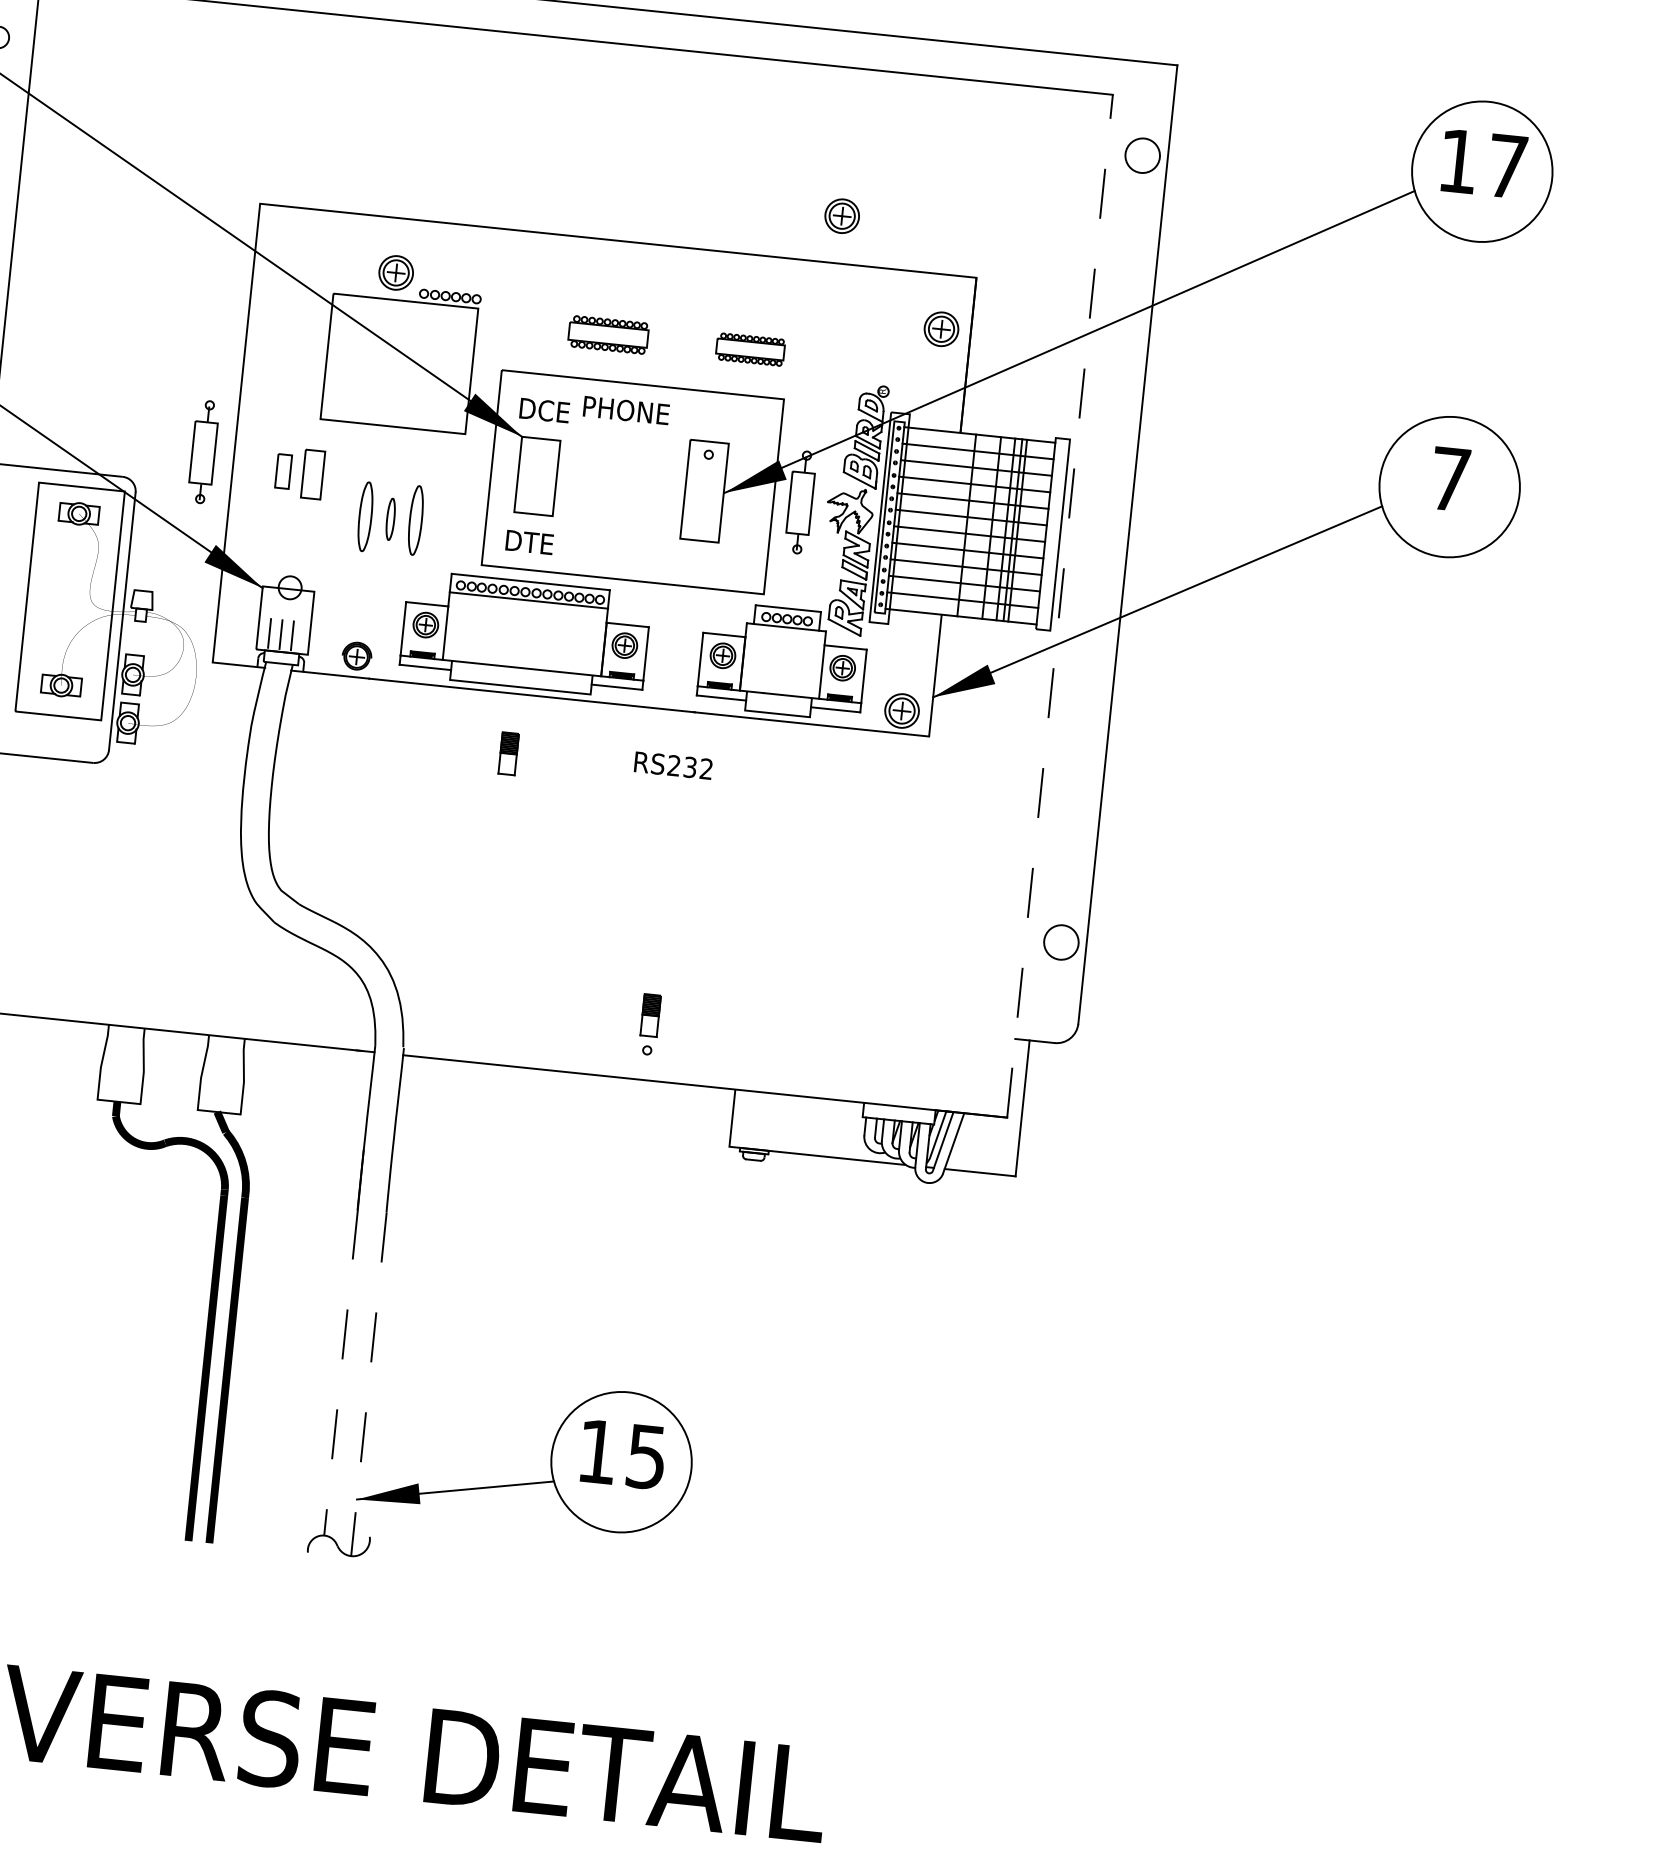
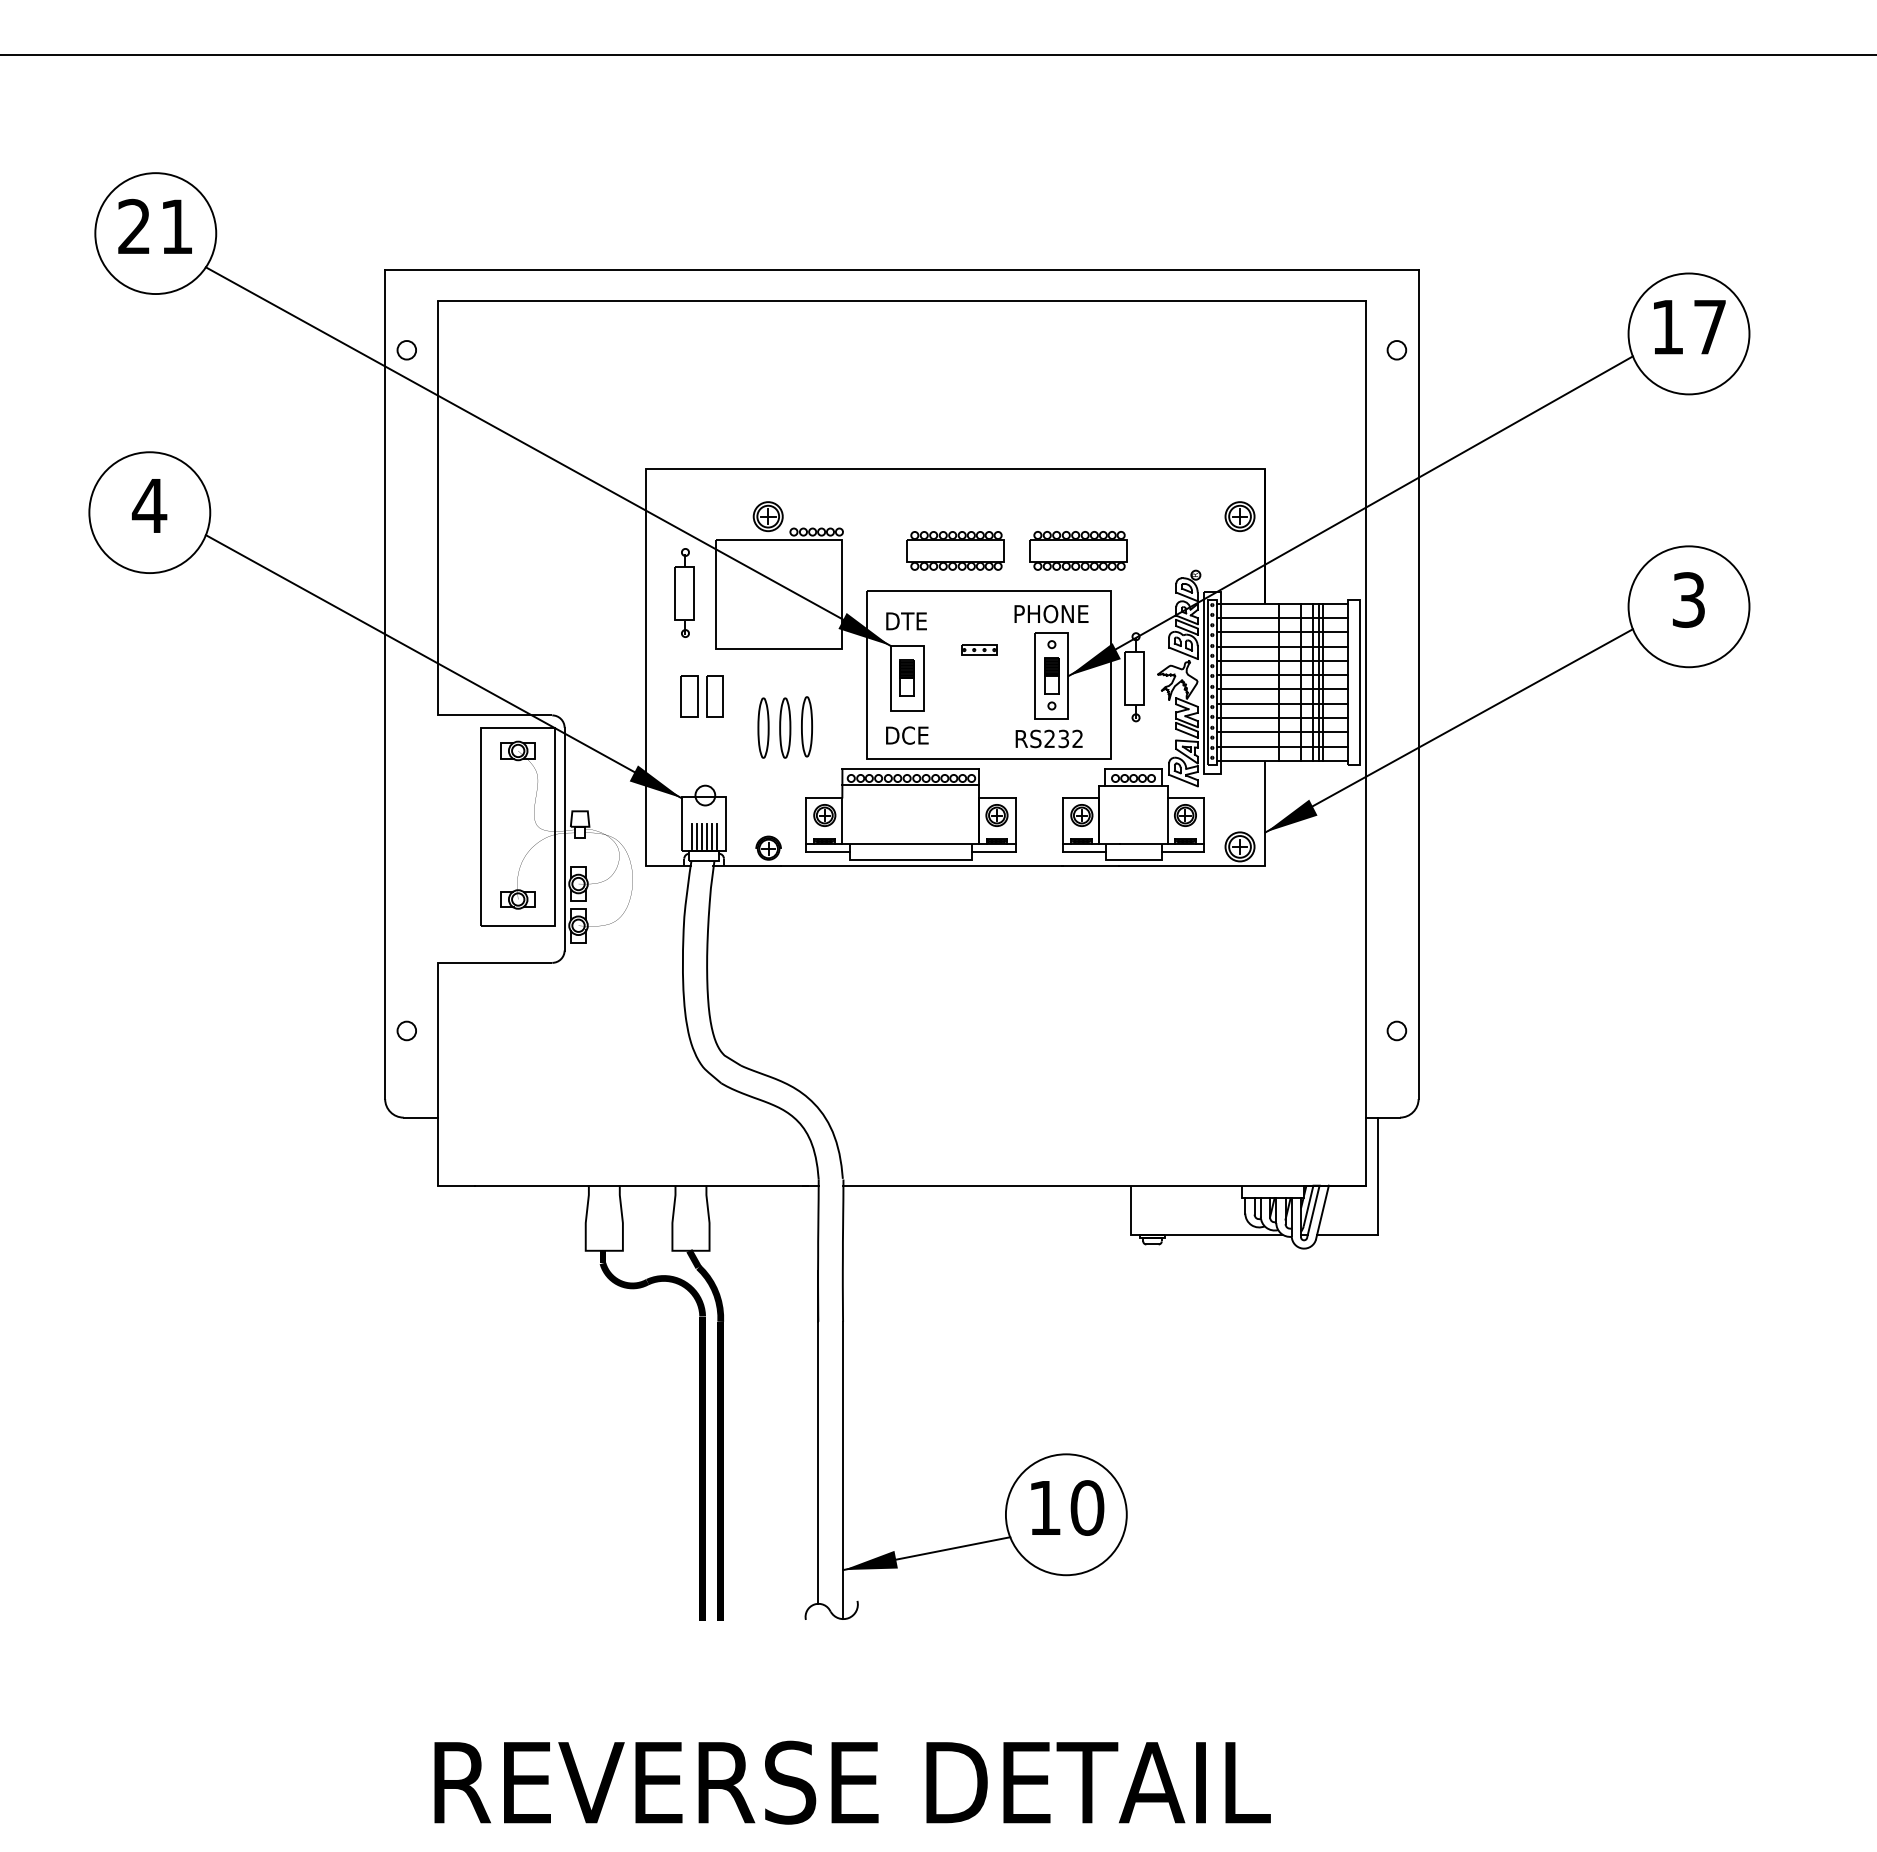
circle: (1142, 155) -> (1396, 350), size x0.62
part: (841, 215) -> (1144, 428), removed
part: (608, 334) -> (955, 550), size x1.43
part: (750, 349) -> (1078, 550), size x1.67
text: (552, 411) -> (914, 621), DCE -> DTE
text: (626, 411) -> (1051, 614), moved
part: (203, 451) -> (684, 592), moved
part: (624, 451) -> (979, 649), added
part: (283, 471) -> (689, 696), size x1.43
text: (1449, 478) -> (1688, 599), 7 -> 3
part: (390, 518) -> (785, 727), size x1.67
text: (539, 543) -> (914, 735), DTE -> DCE
line: (1059, 605) -> (1365, 742), dashed -> solid
line: (275, 634) -> (696, 836), added
line: (286, 635) -> (706, 836), added
line: (298, 636) -> (716, 836), added
part: (508, 752) -> (906, 677), moved
text: (672, 765) -> (1048, 738), moved
circle: (1060, 941) -> (1396, 1030), size x0.62
part: (649, 1024) -> (1051, 683), moved
line: (341, 1373) -> (818, 1463), dashed -> solid
line: (369, 1384) -> (843, 1470), dashed -> solid
text: (646, 1456) -> (1087, 1507), 15 -> 10

